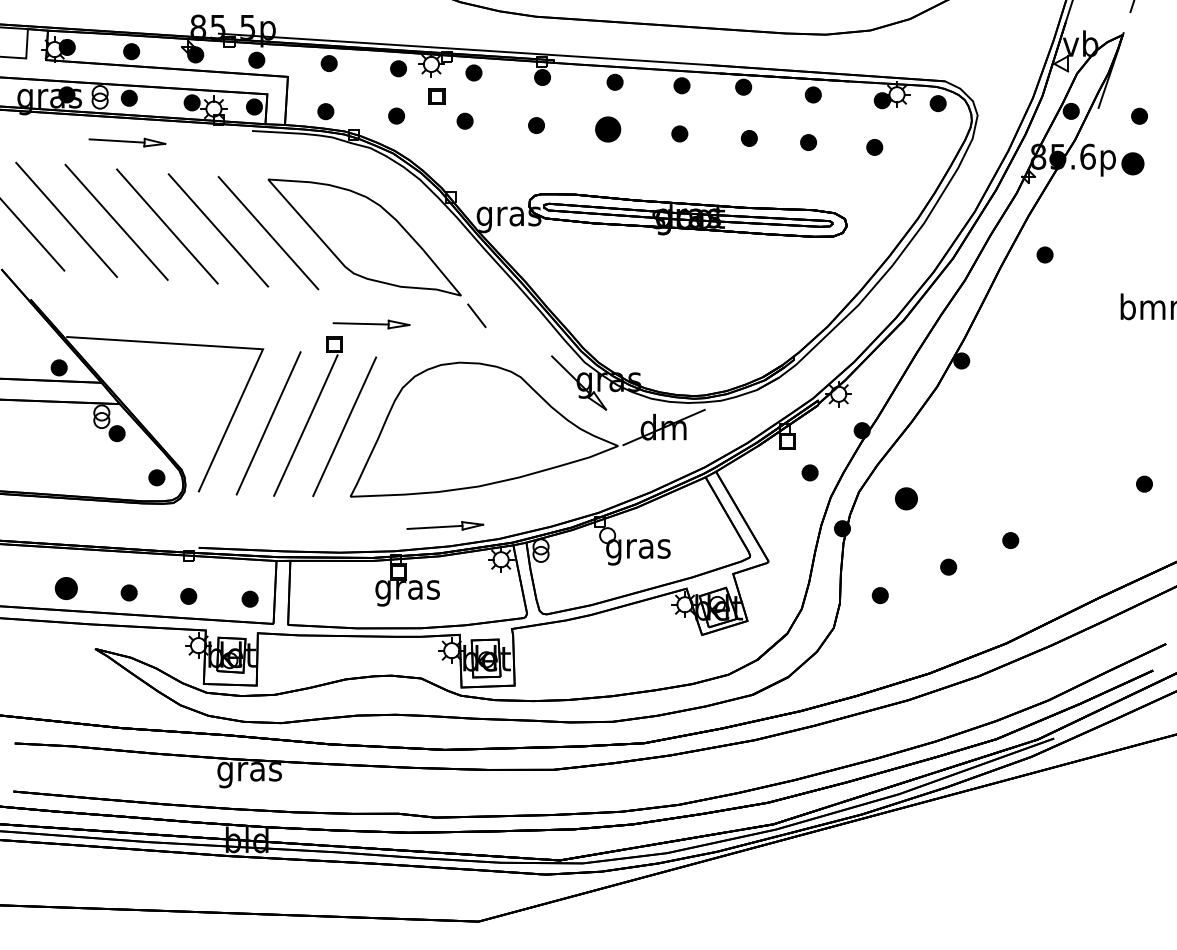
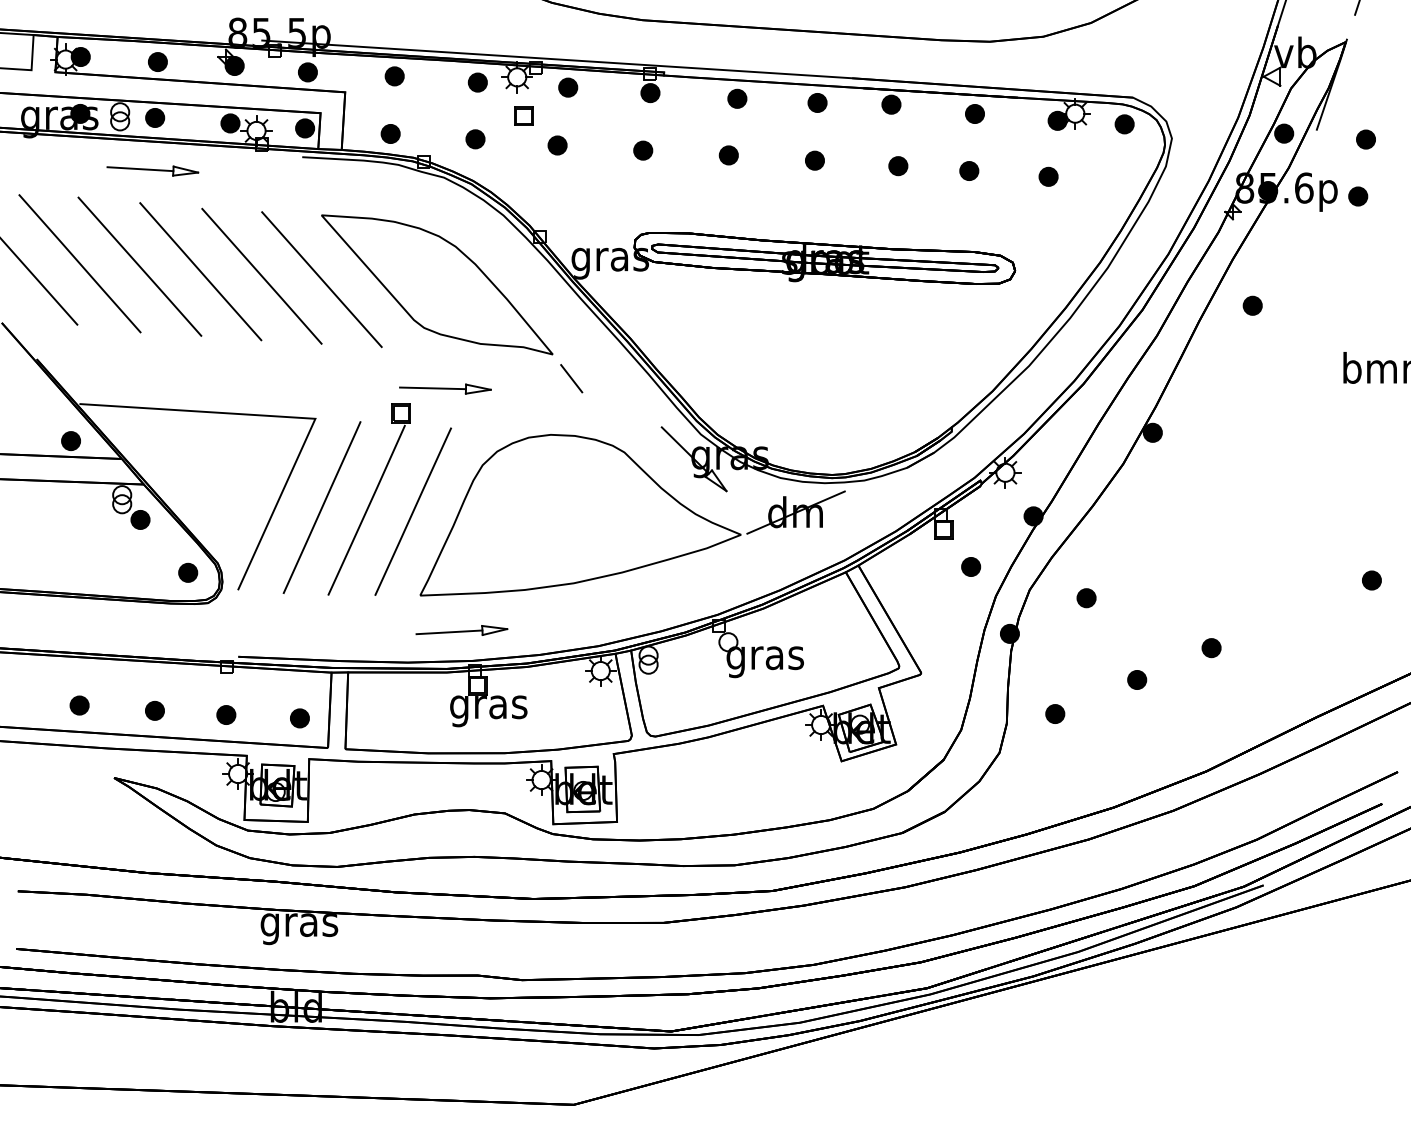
part: (607, 129) -> (728, 155), size x0.62
part: (1133, 163) -> (1358, 196), size x0.71
part: (906, 499) -> (1086, 598), size x0.71
part: (445, 525) -> (461, 630), moved
part: (66, 588) -> (79, 705), size x0.71

